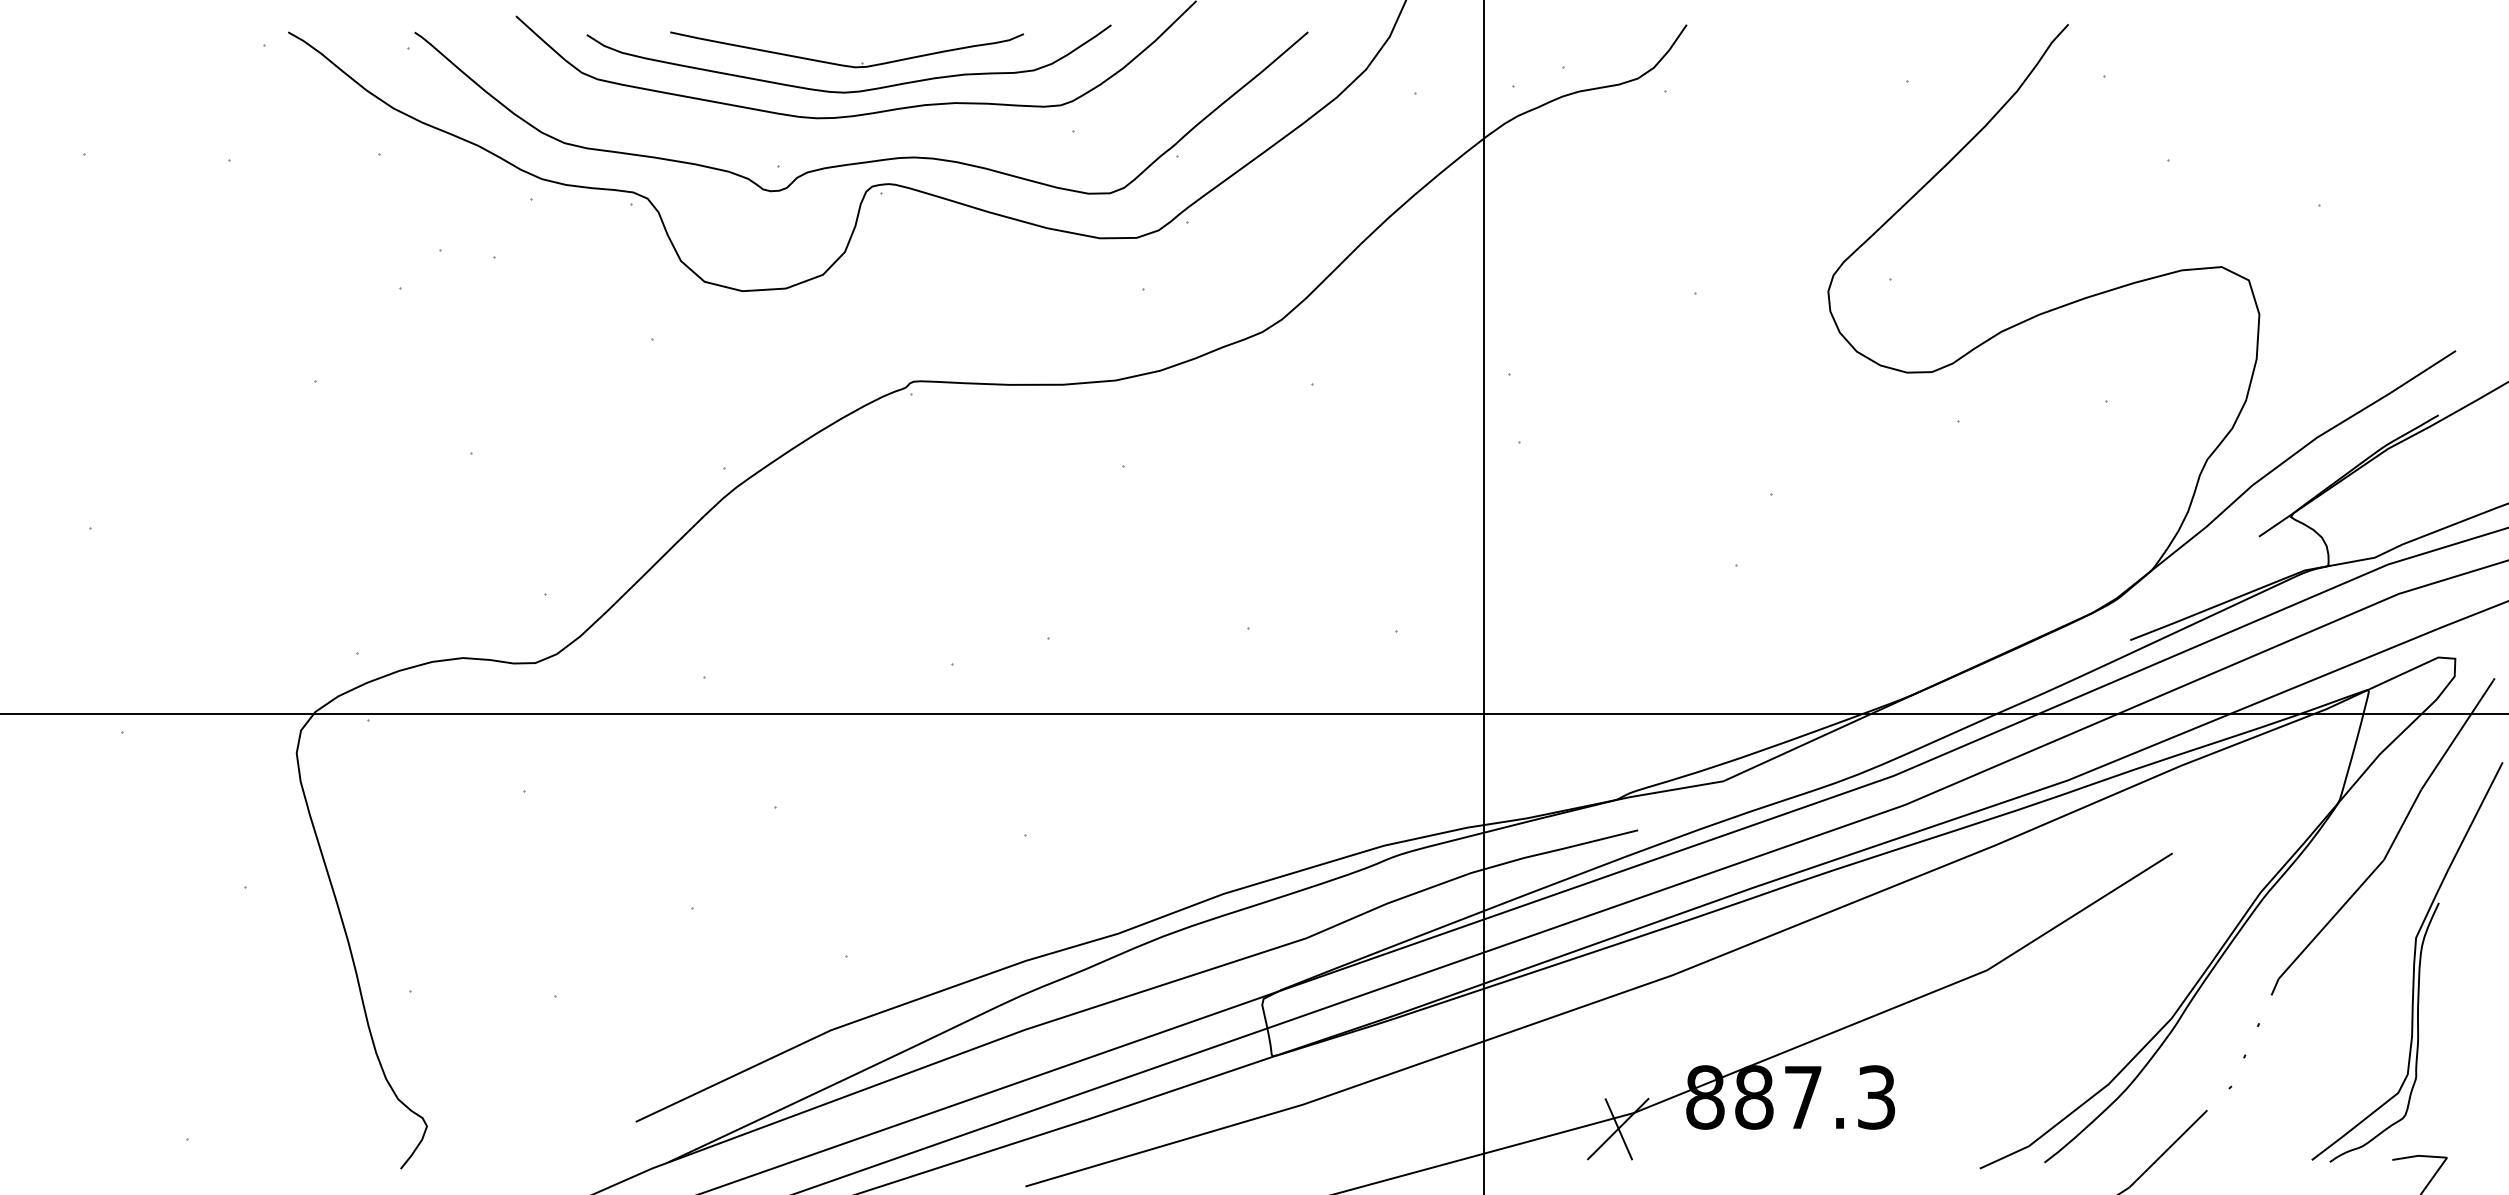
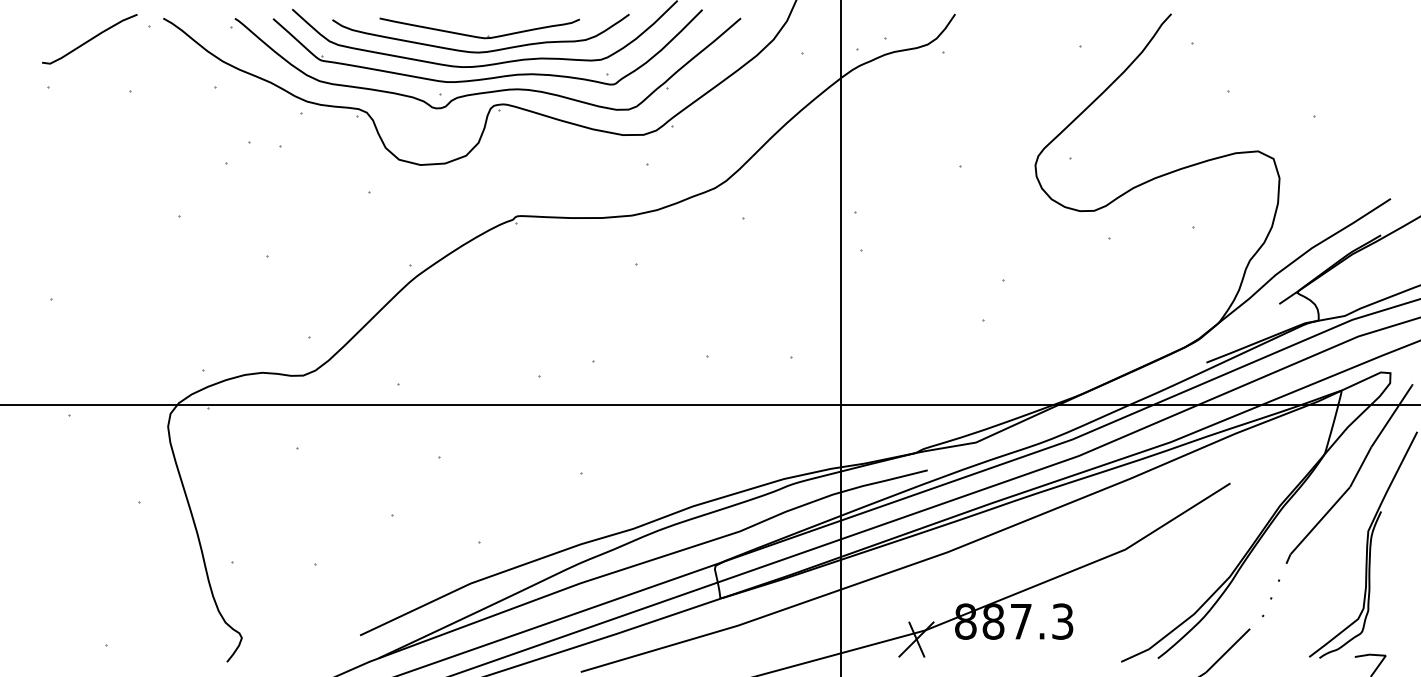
curve: (157, 69) -> (89, 39), added
part: (873, 134) -> (494, 76), added

